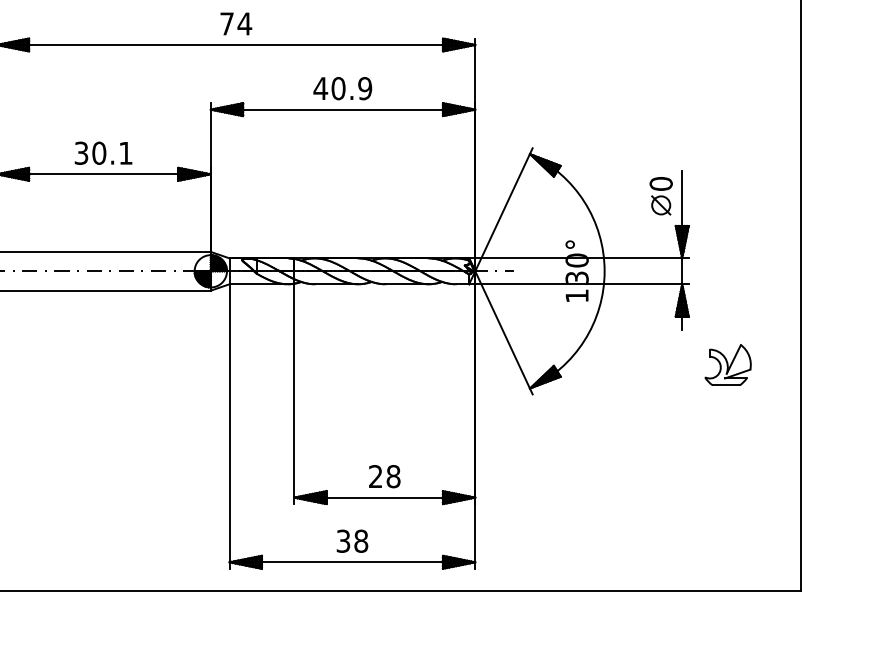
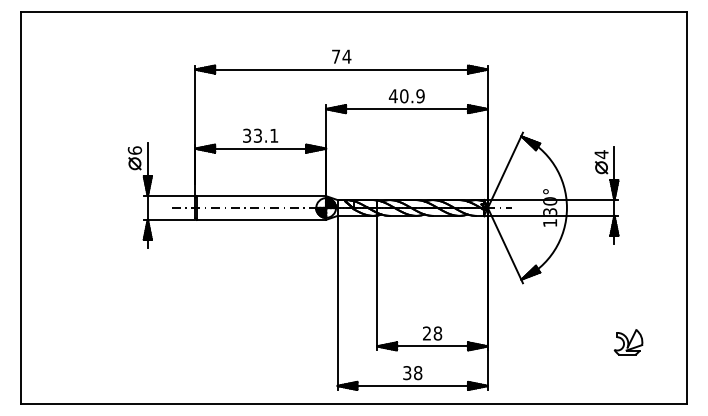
text: (98, 152) -> (257, 135), 30.1 -> 33.1
text: (661, 183) -> (601, 154), 0 -> 4
part: (728, 365) -> (628, 342), moved

